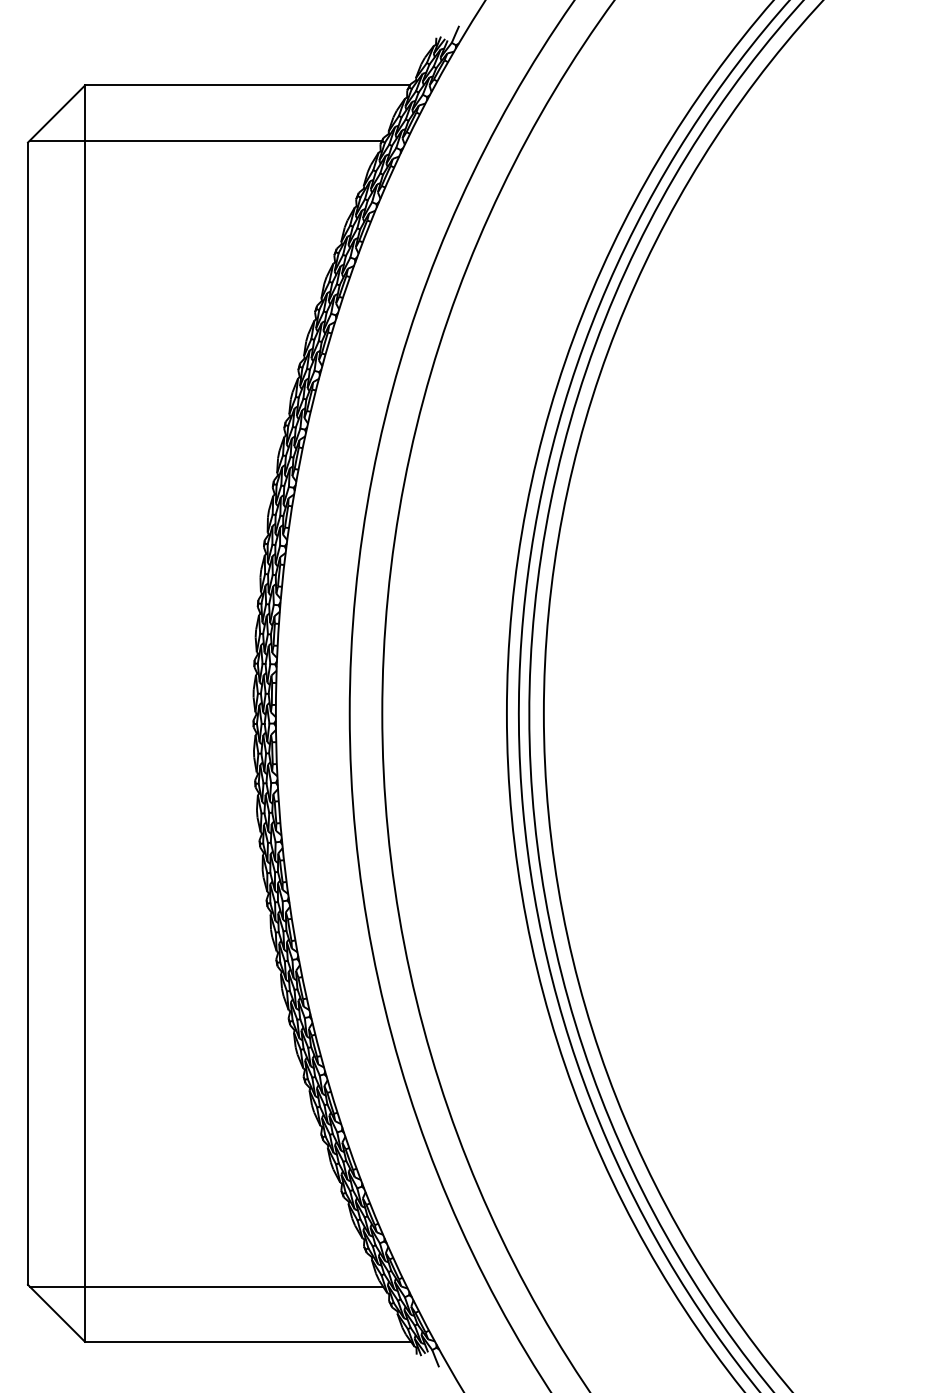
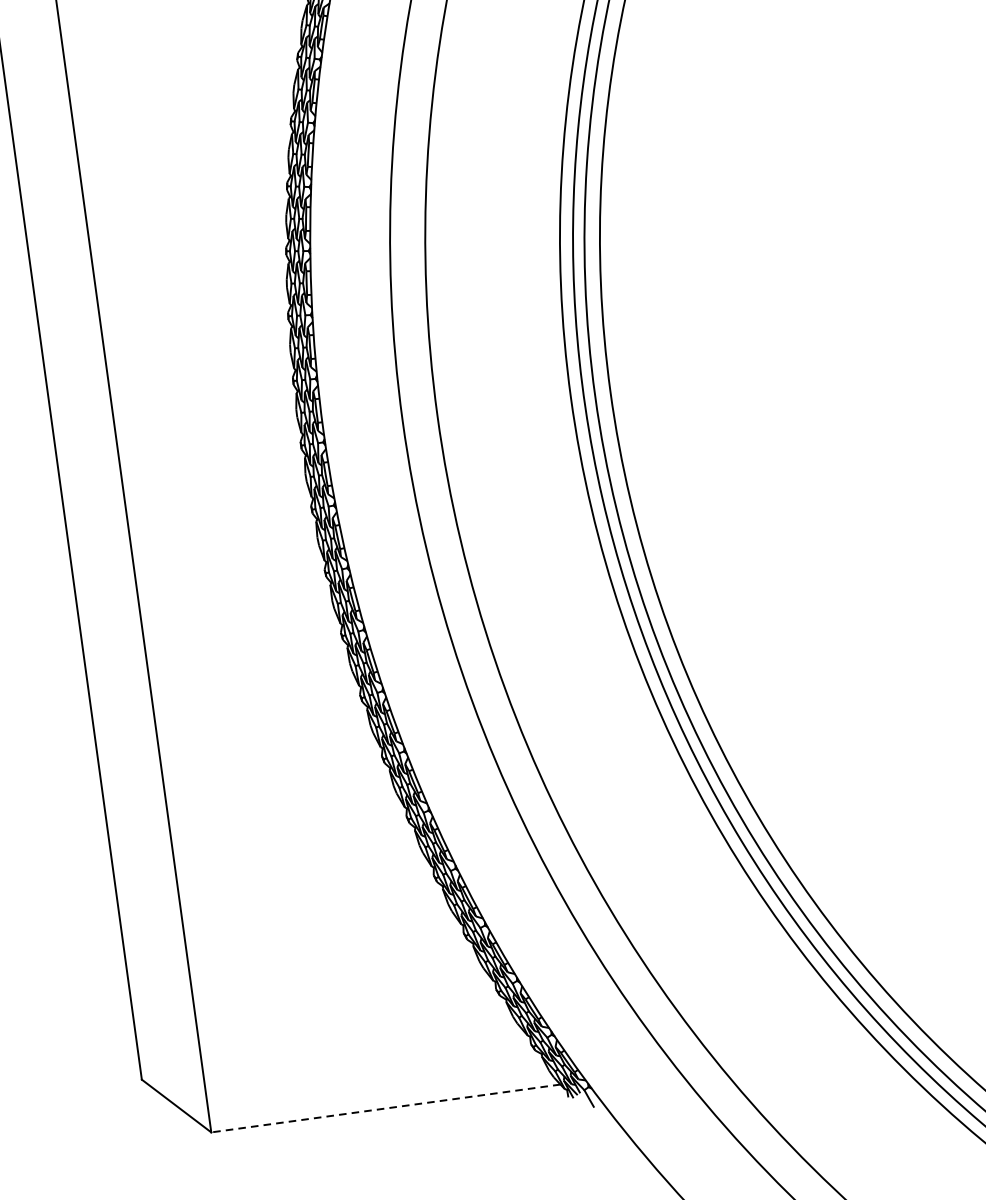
line: (206, 1286) -> (333, 1055), removed
line: (247, 1341) -> (385, 1108), solid -> dashed

